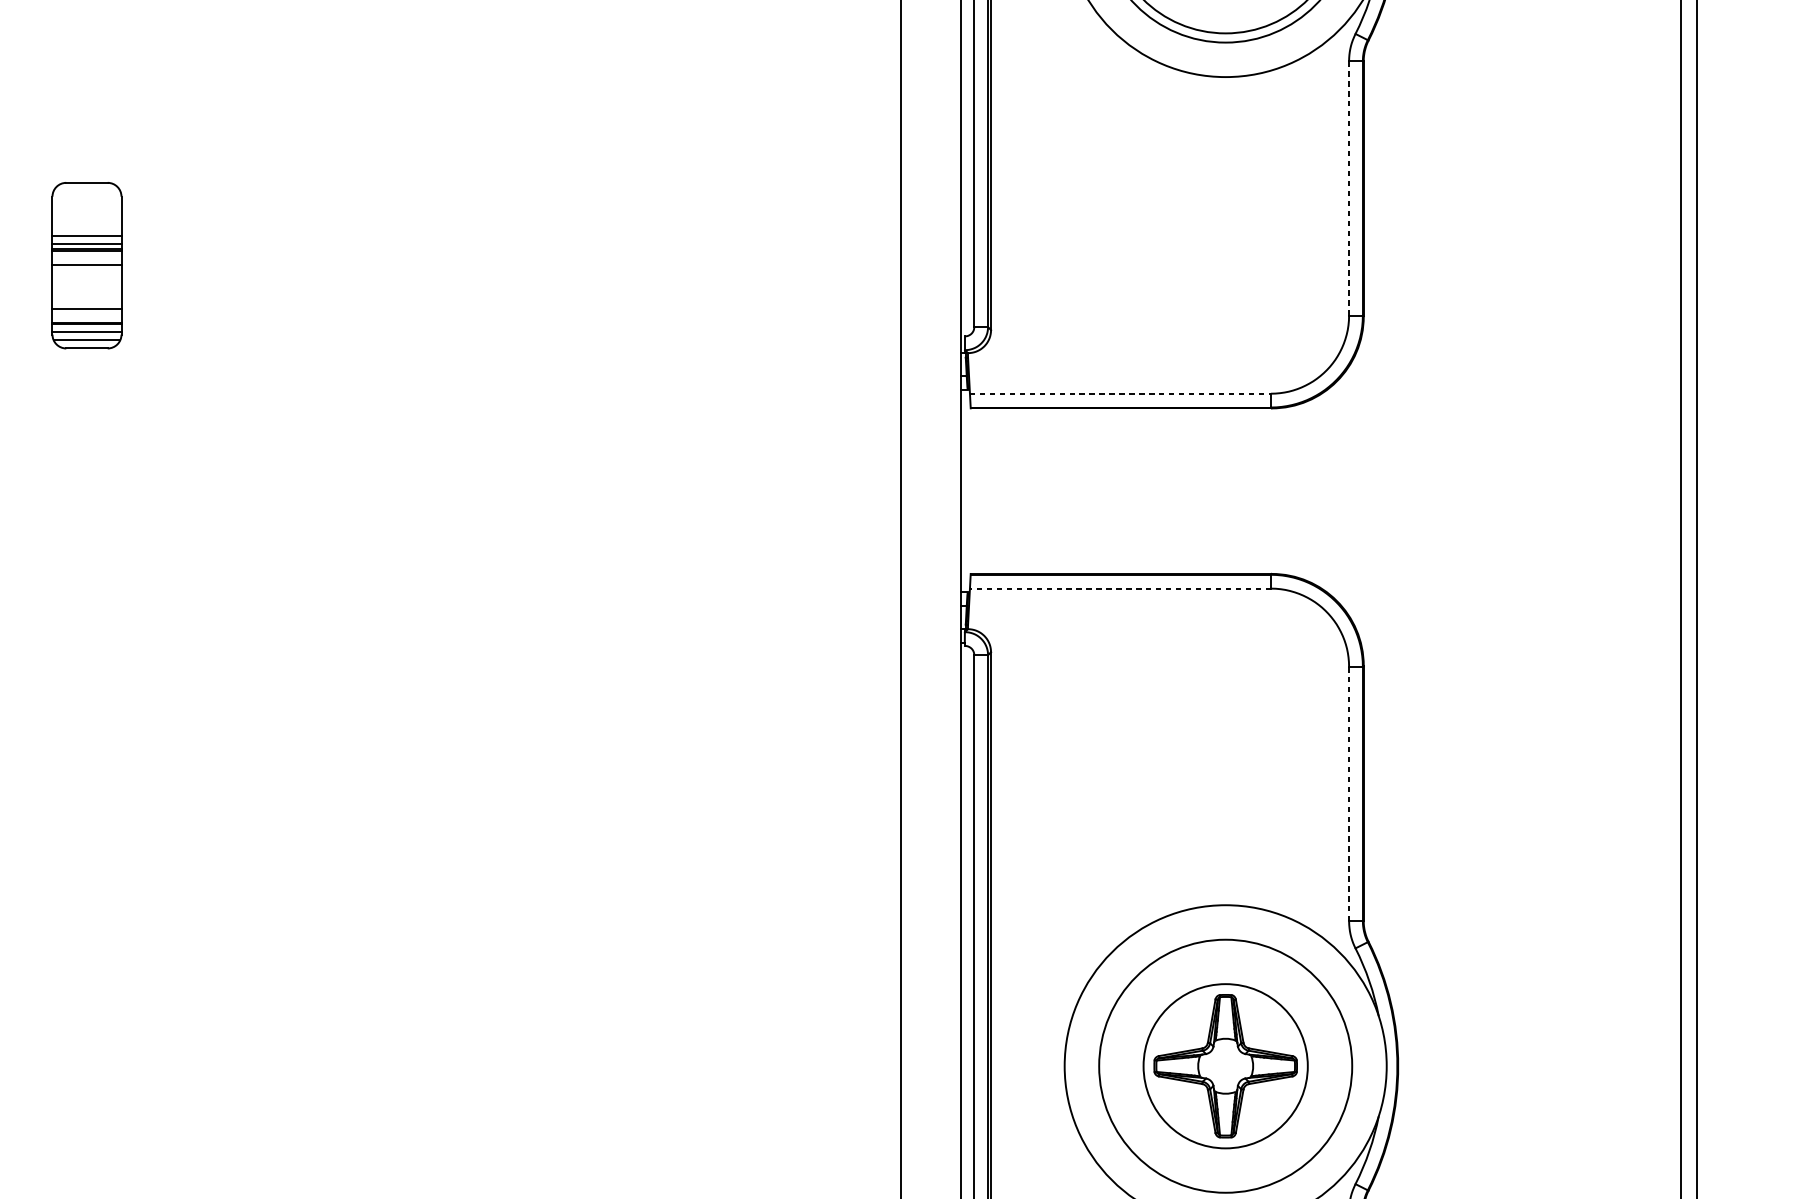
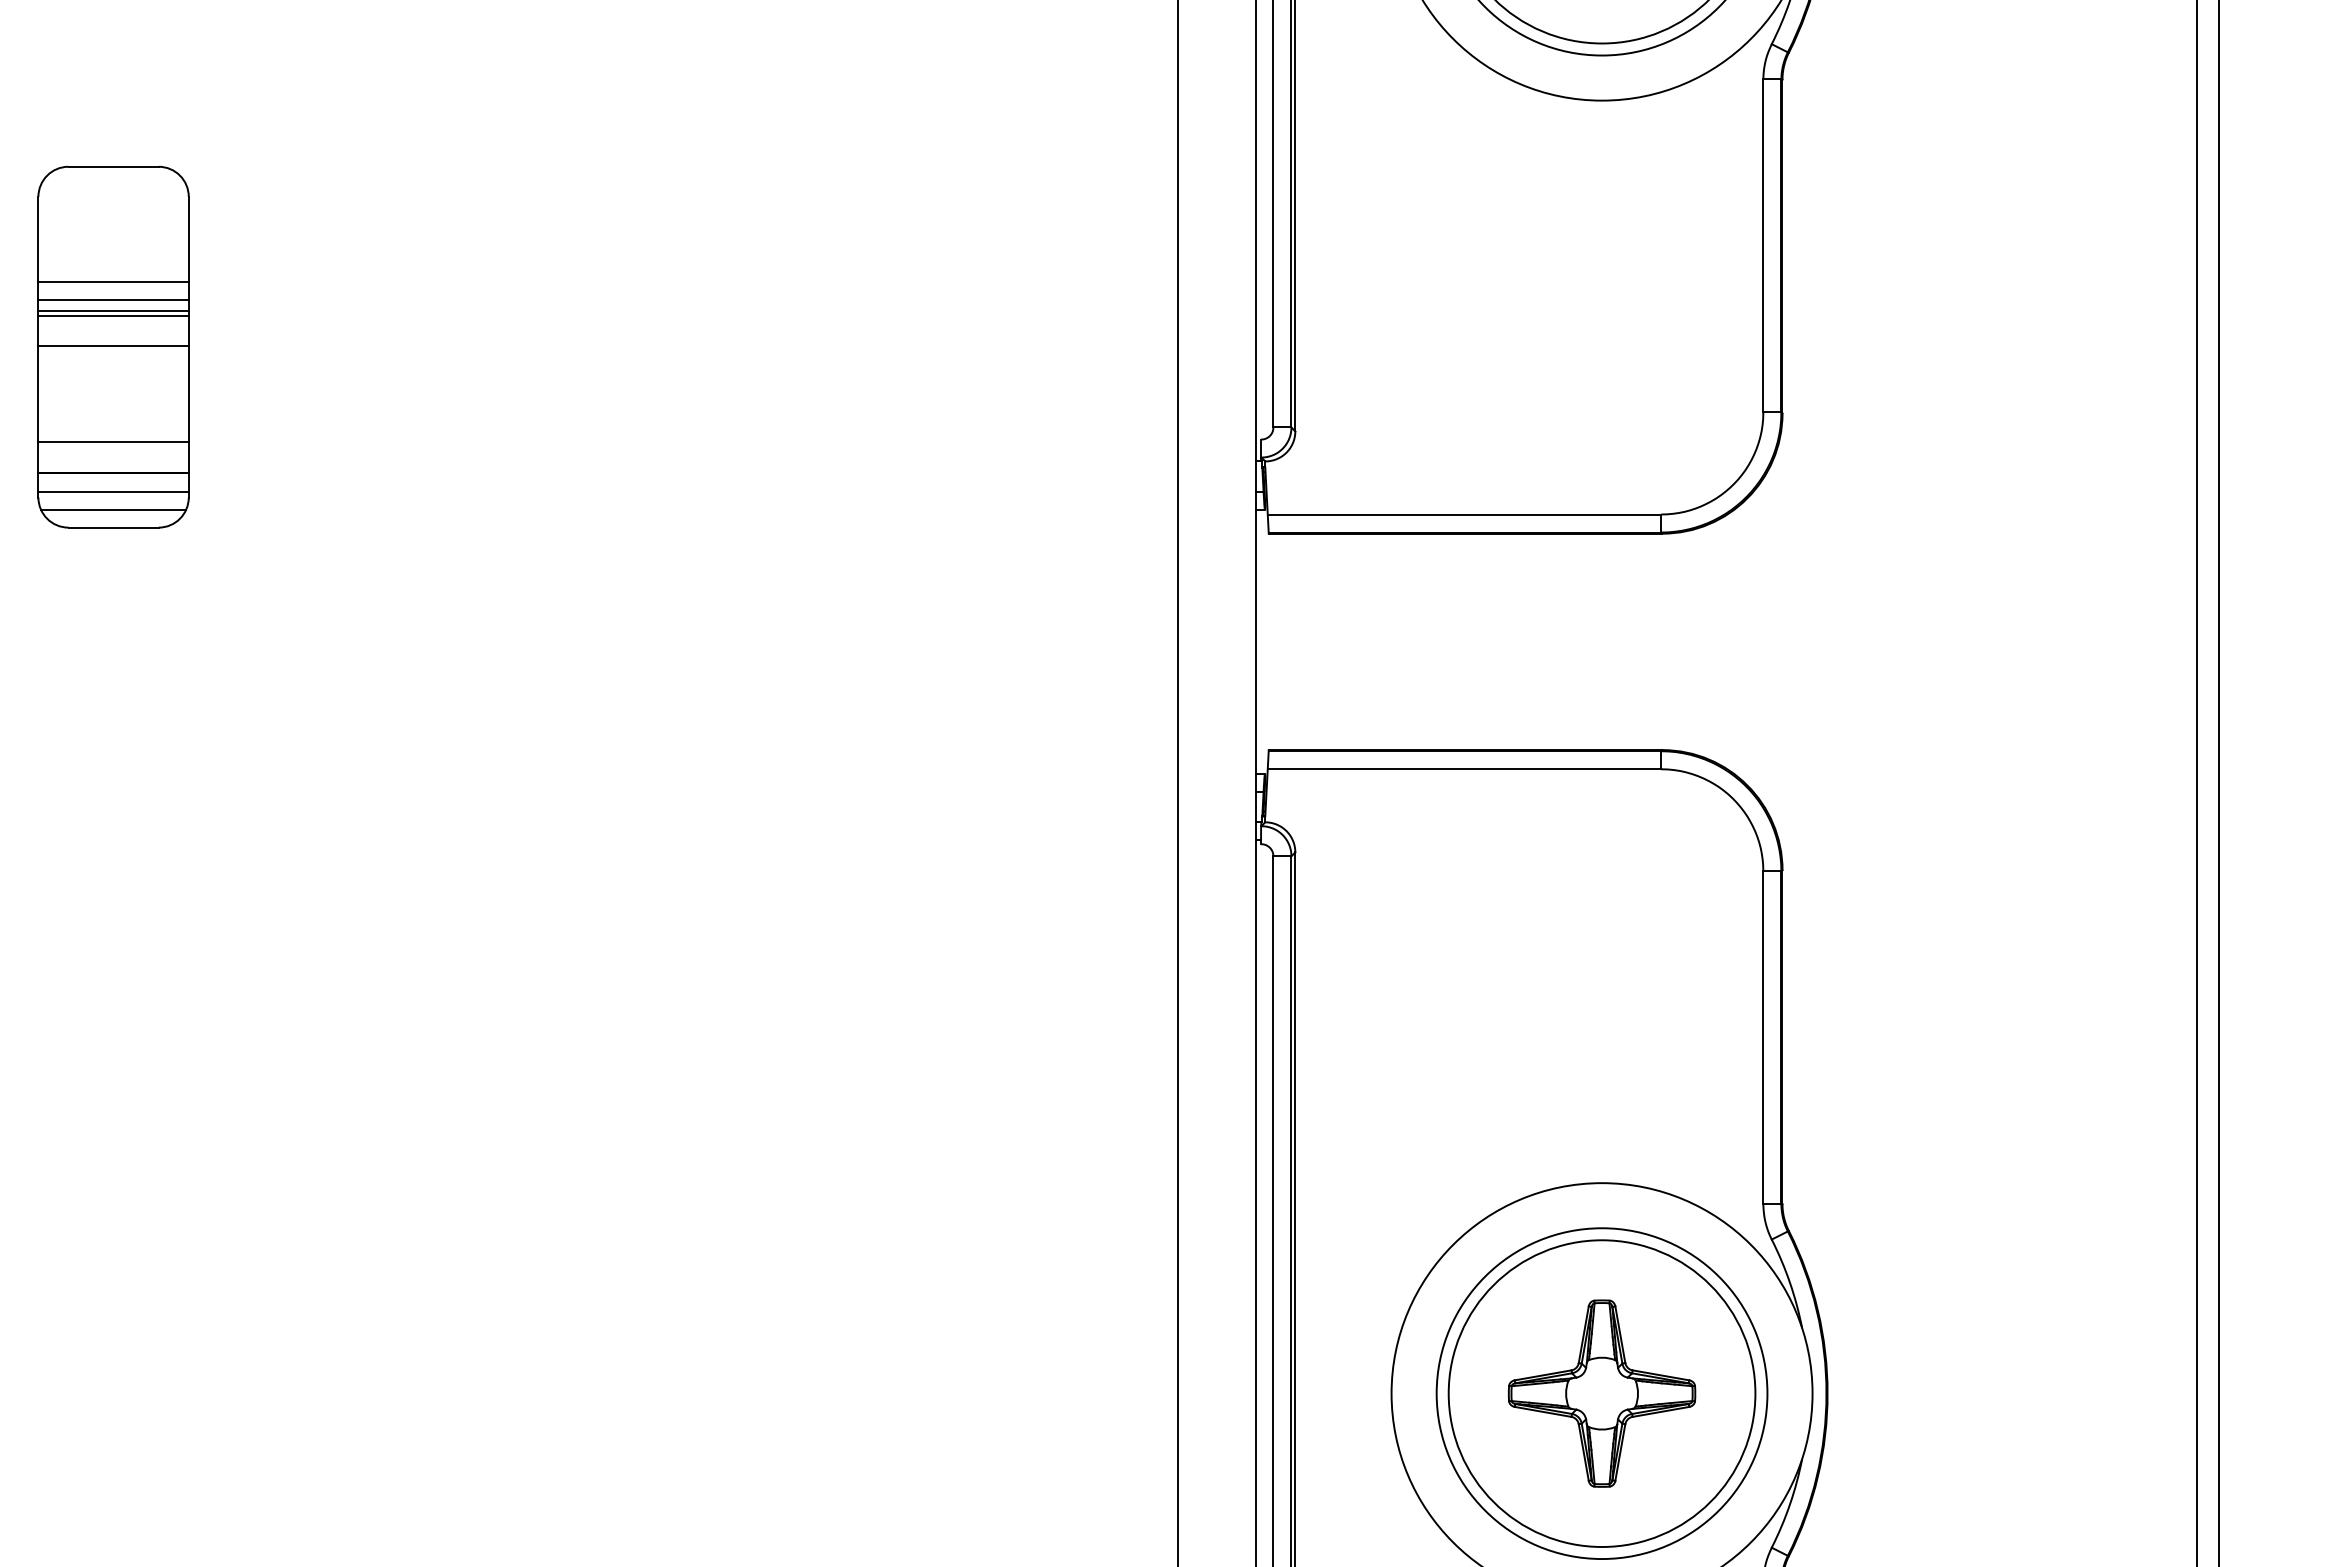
line: (1349, 187) -> (1763, 245), dashed -> solid
part: (86, 265) -> (113, 346), size x1.67
line: (1120, 393) -> (1464, 514), dashed -> solid
line: (1120, 588) -> (1464, 769), dashed -> solid
line: (1349, 793) -> (1763, 1037), dashed -> solid
circle: (1225, 1066) -> (1601, 1393), size x1.43

